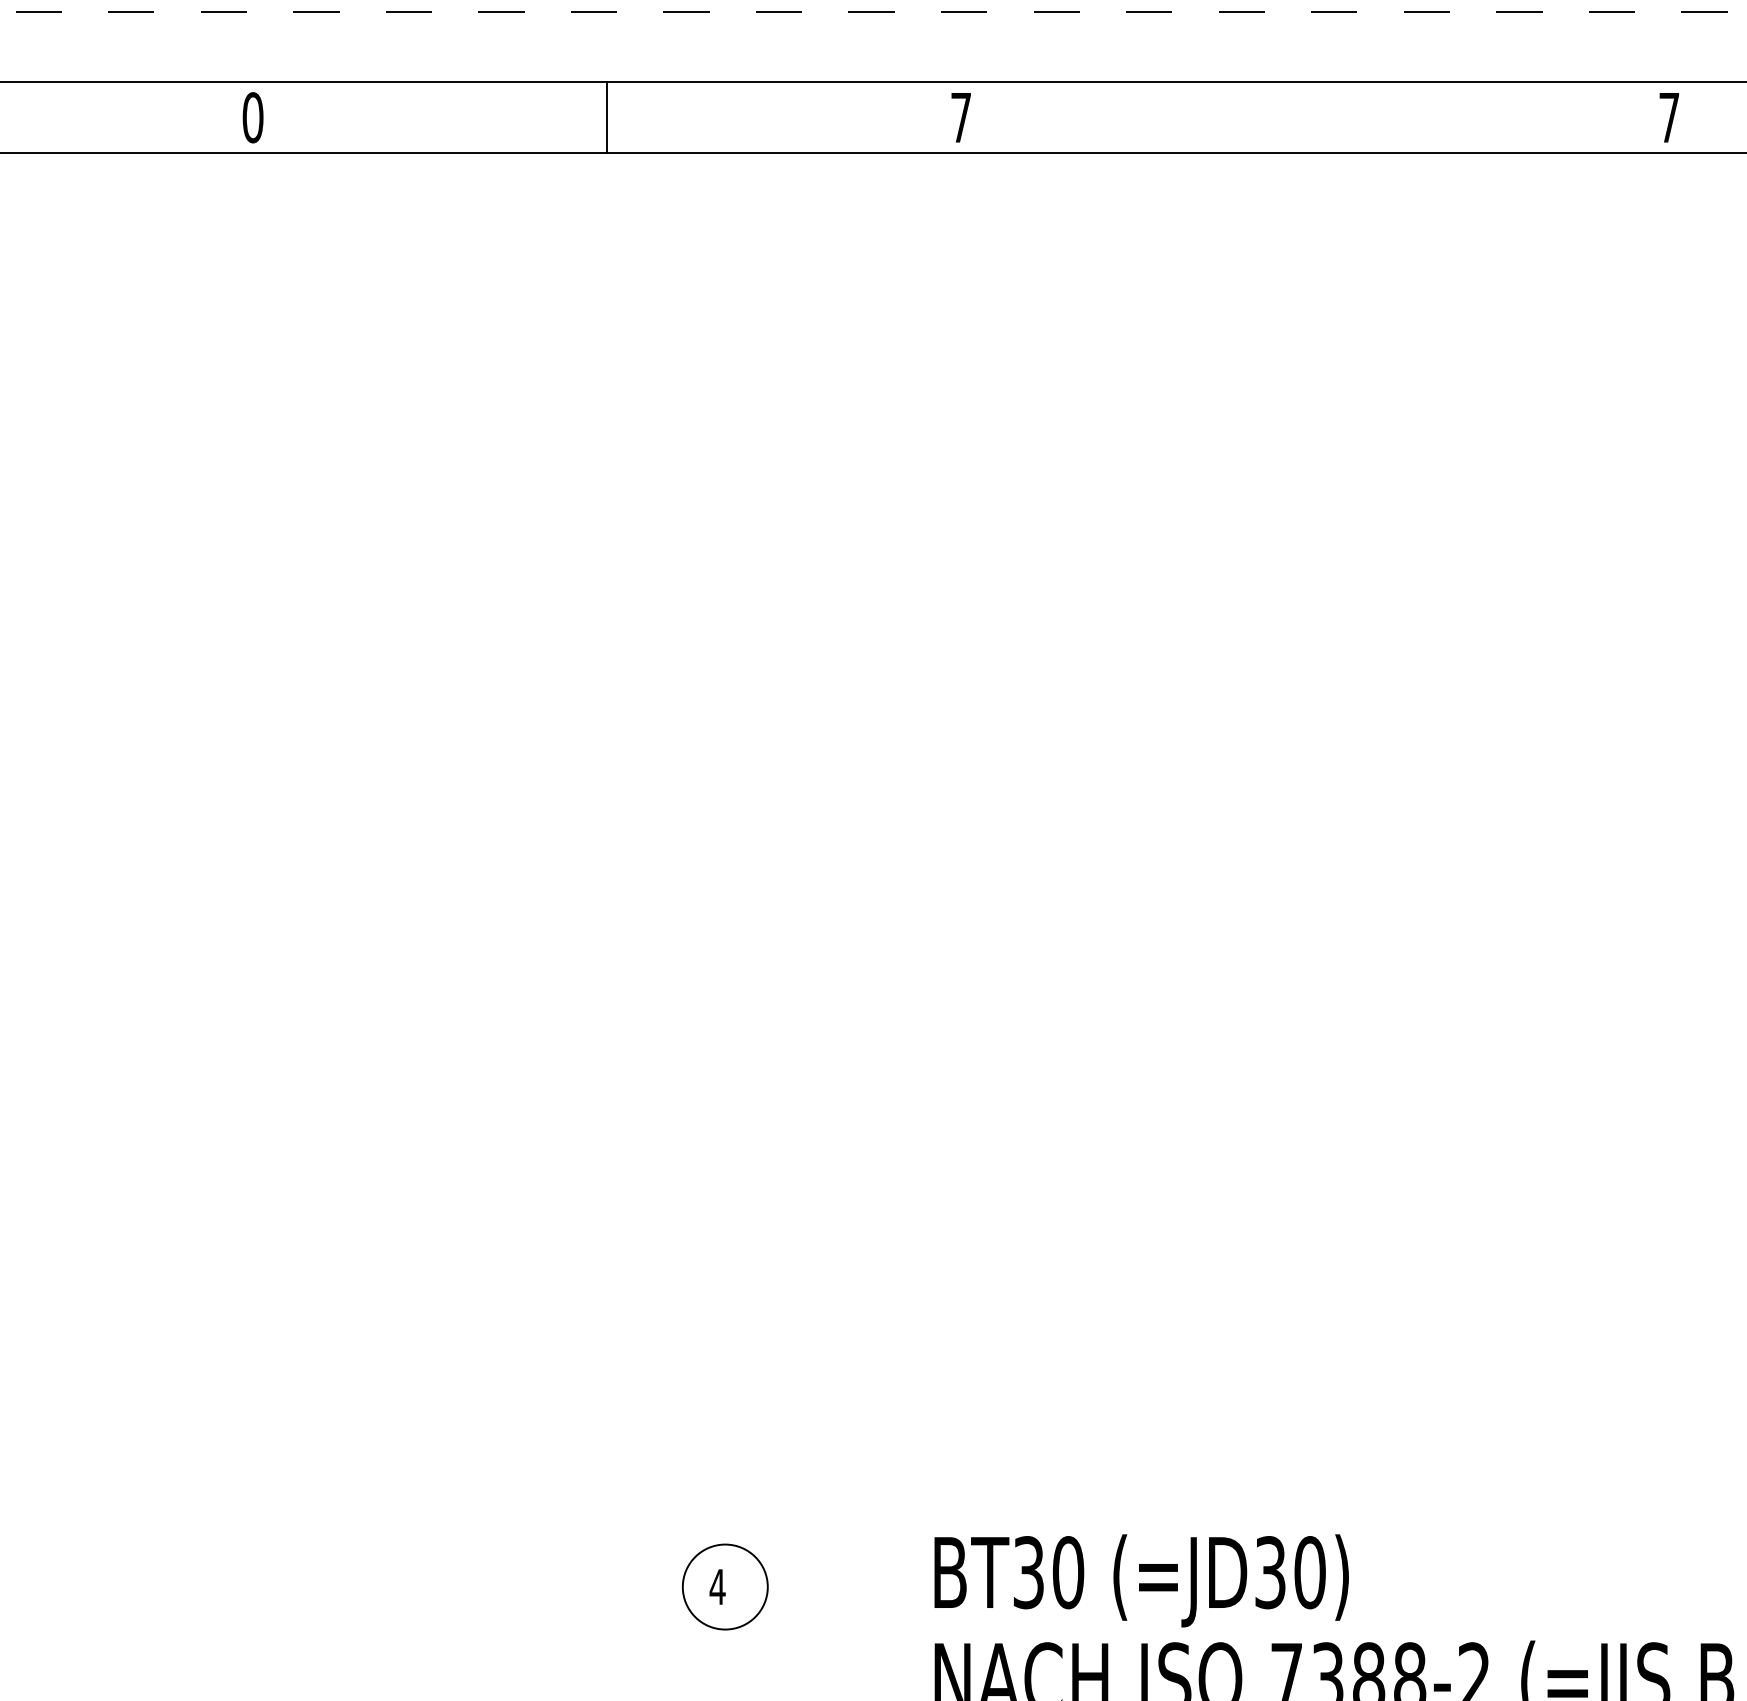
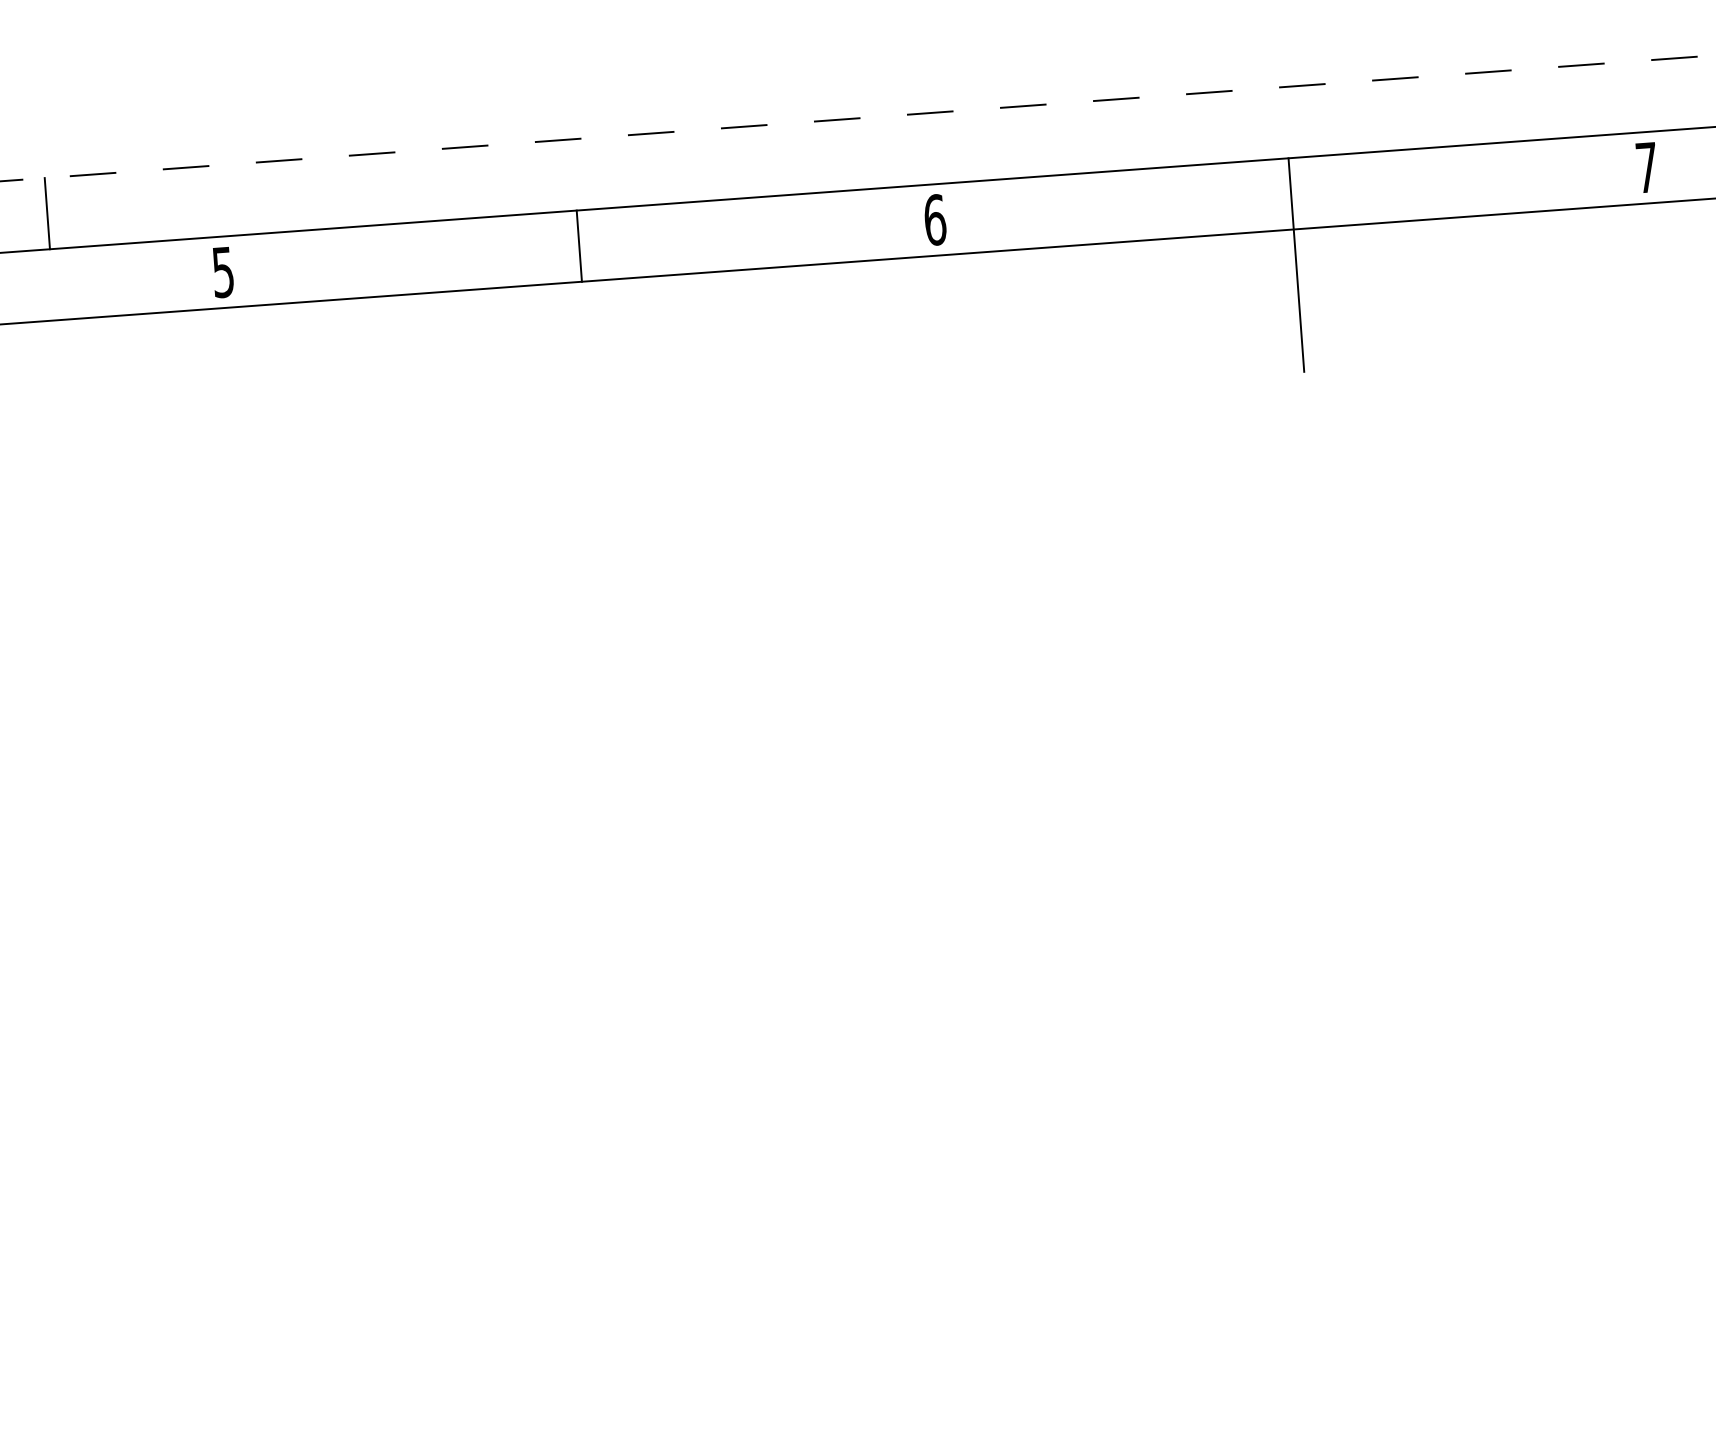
line: (83, 46) -> (47, 213), added
text: (252, 117) -> (222, 272), 0 -> 5
text: (961, 117) -> (935, 219), 7 -> 6
line: (1315, 188) -> (1296, 264), added

